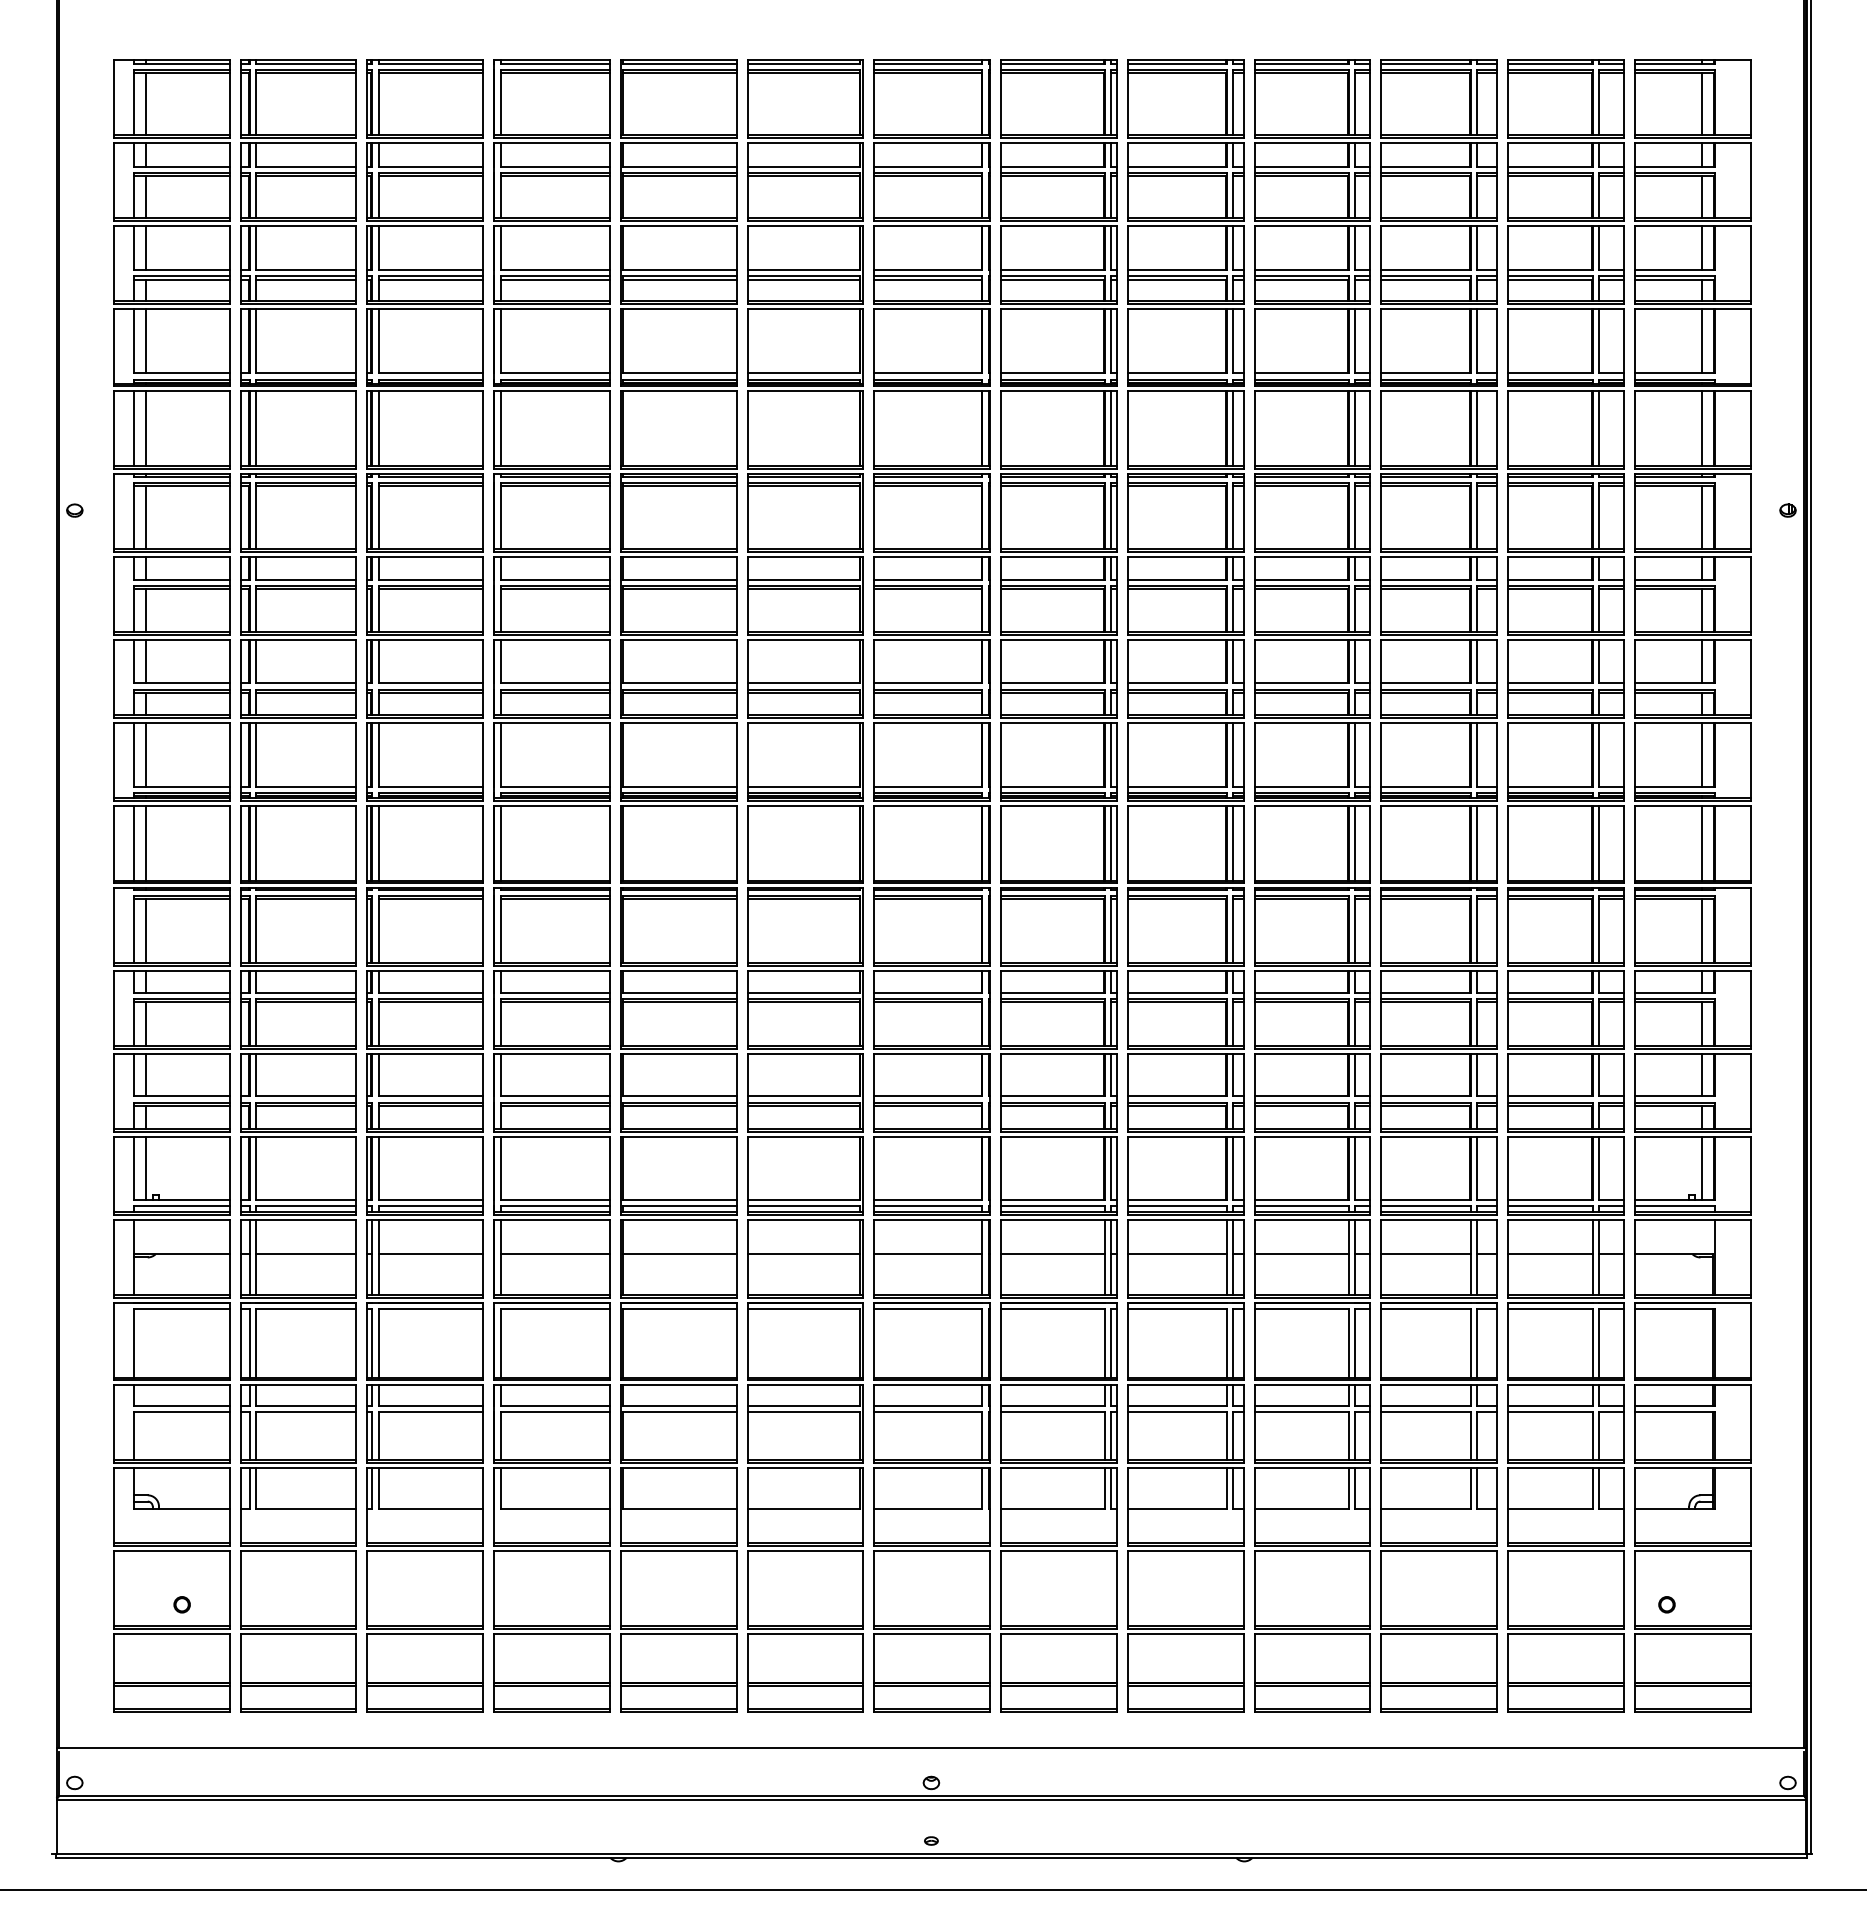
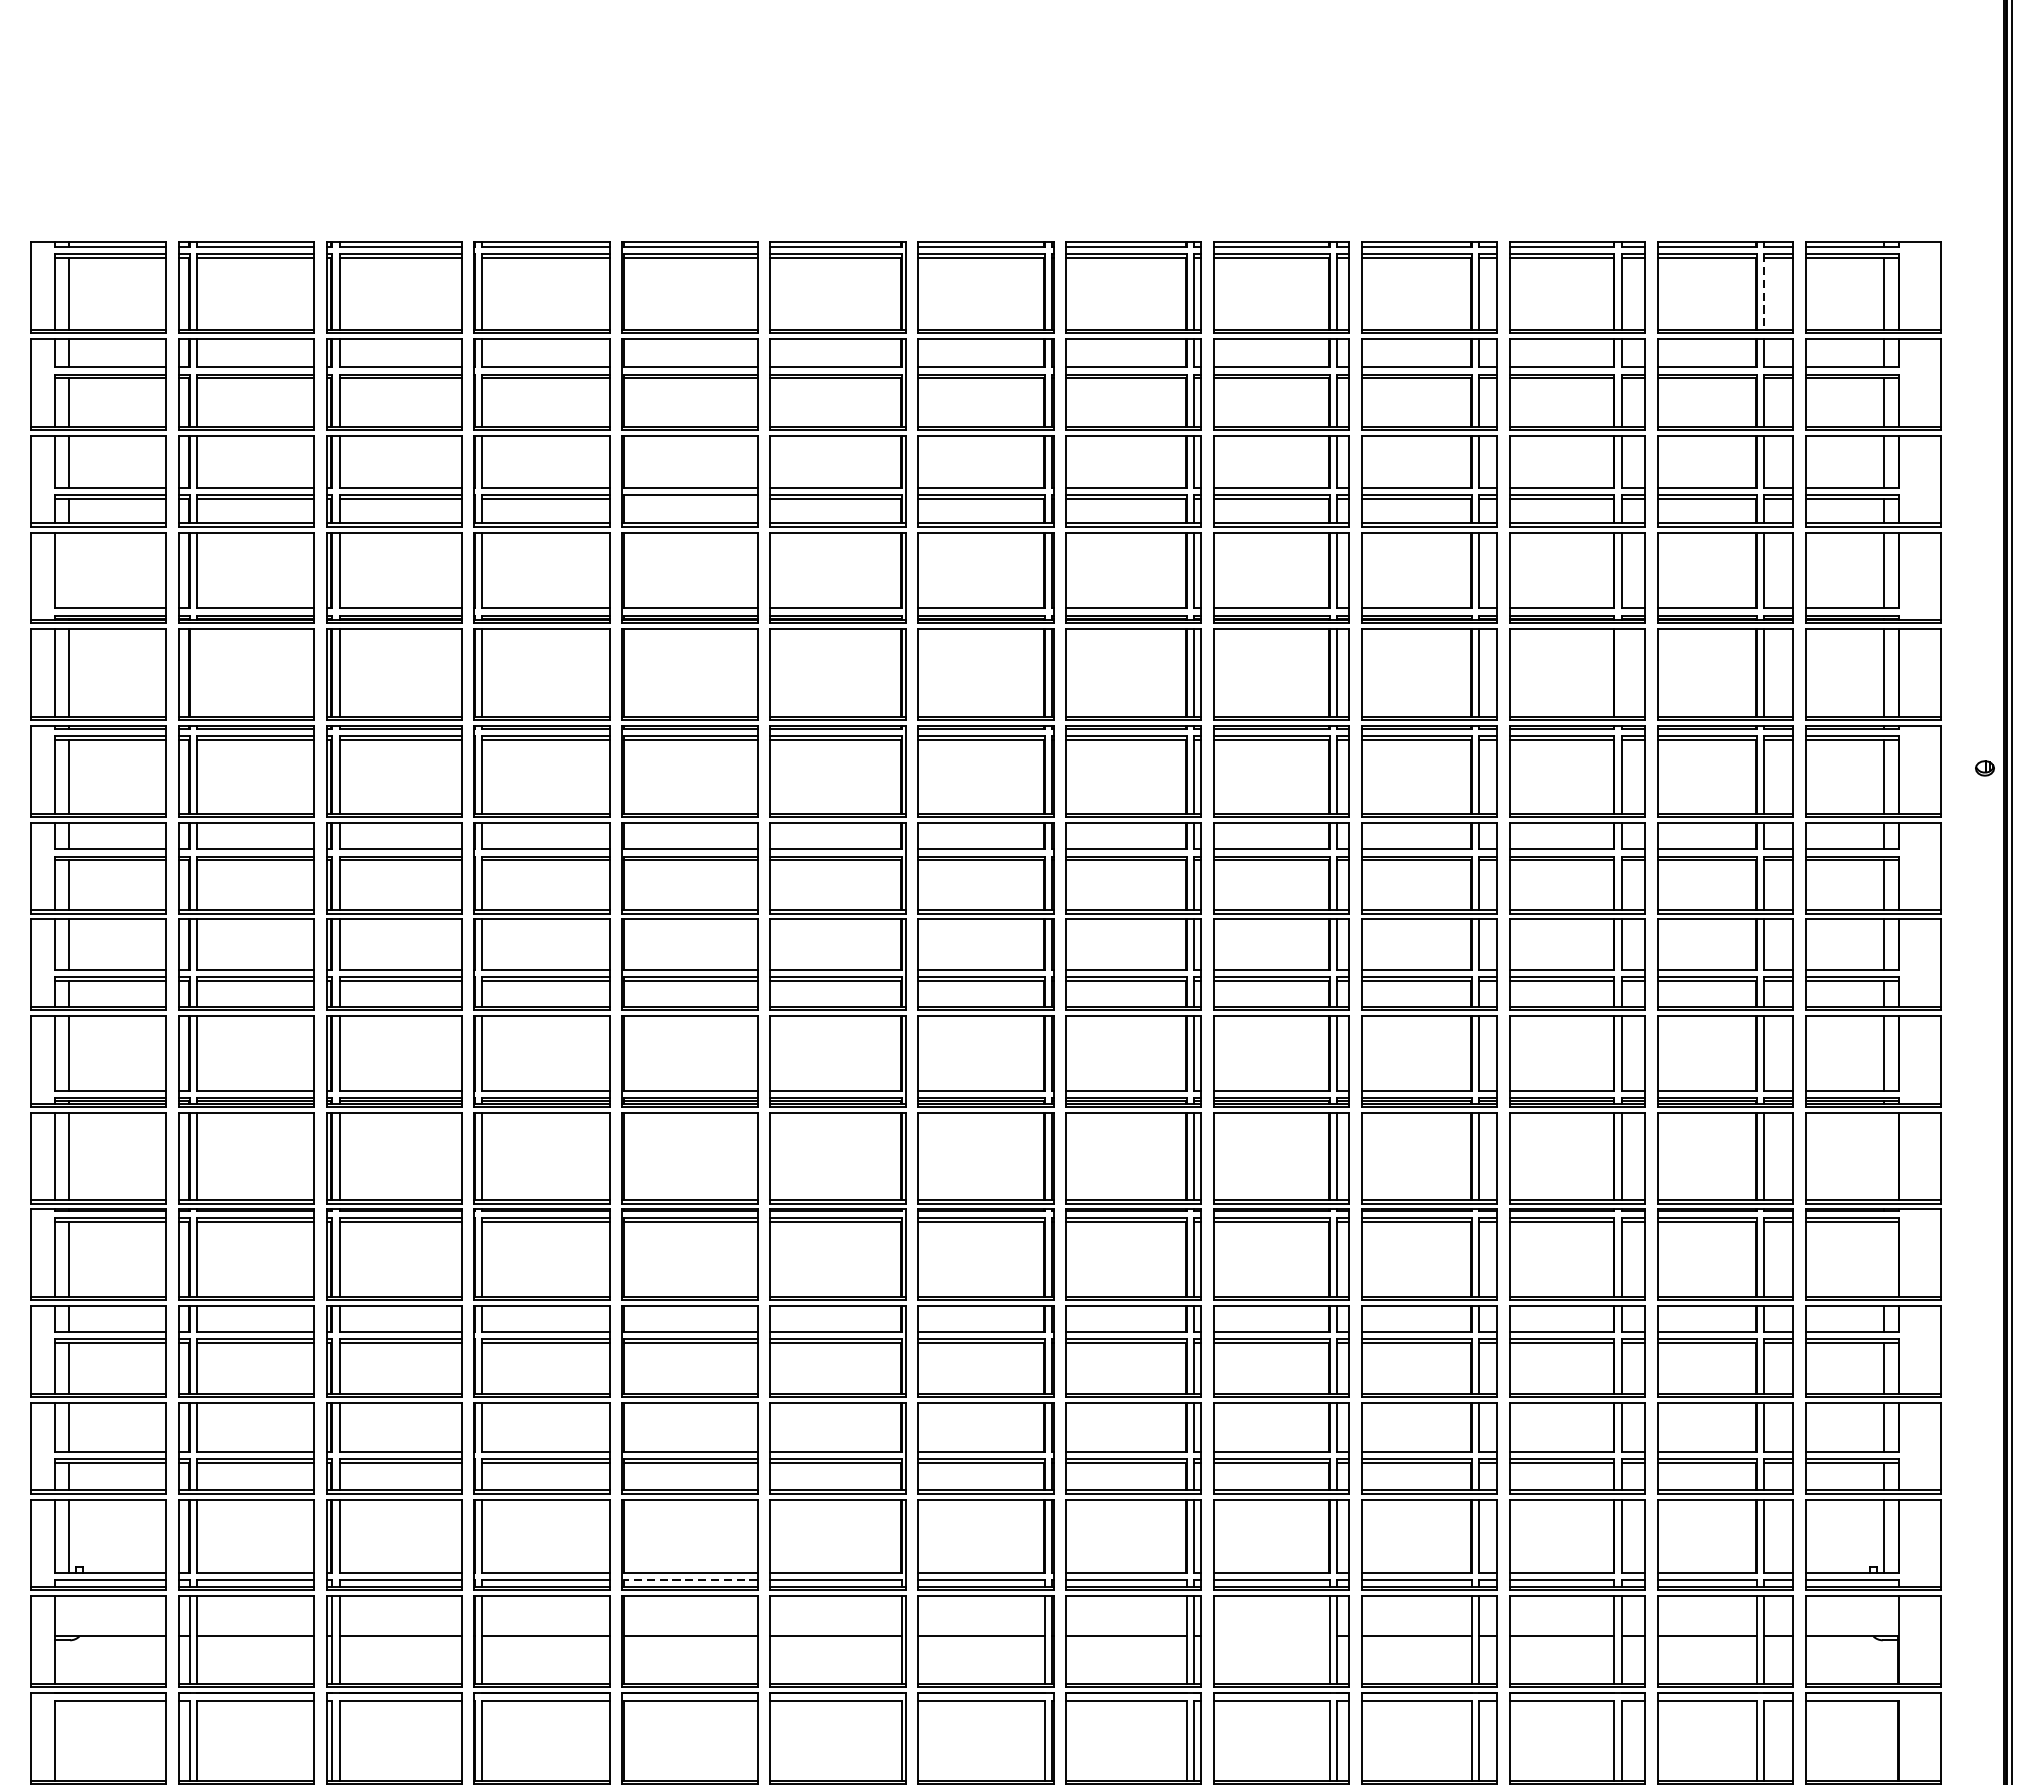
line: (1598, 102) -> (1763, 291), solid -> dashed
line: (679, 279) -> (690, 498), removed
line: (146, 340) -> (68, 569), removed
line: (256, 428) -> (197, 672), removed
line: (1476, 428) -> (1621, 672), removed
line: (1701, 842) -> (1883, 1155), removed
line: (1701, 931) -> (1883, 1259), removed
line: (679, 1205) -> (690, 1579), solid -> dashed
line: (1176, 1254) -> (1271, 1636), removed

